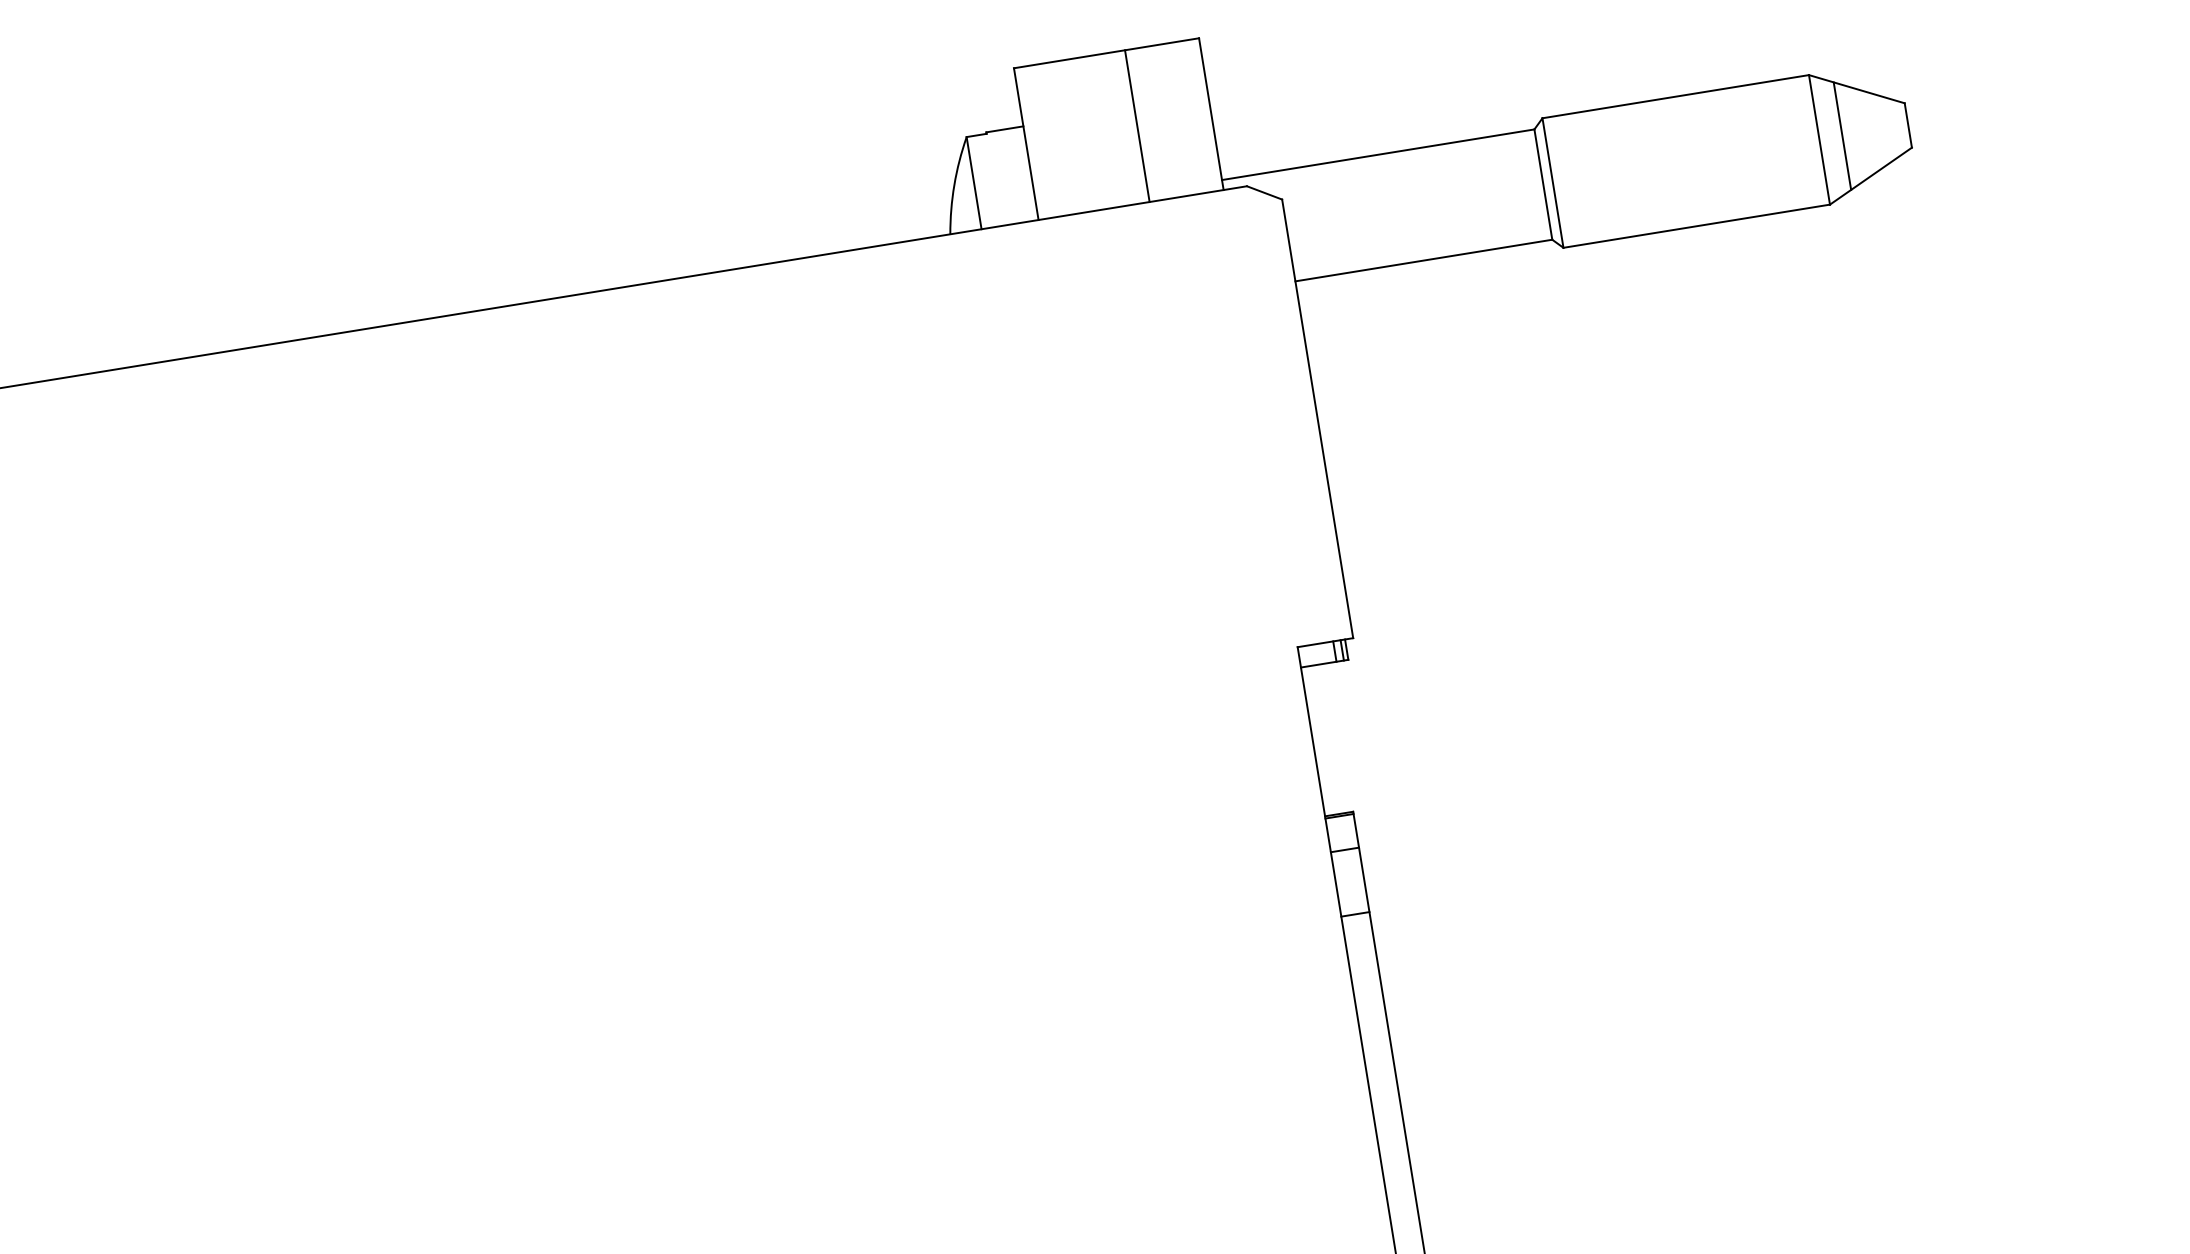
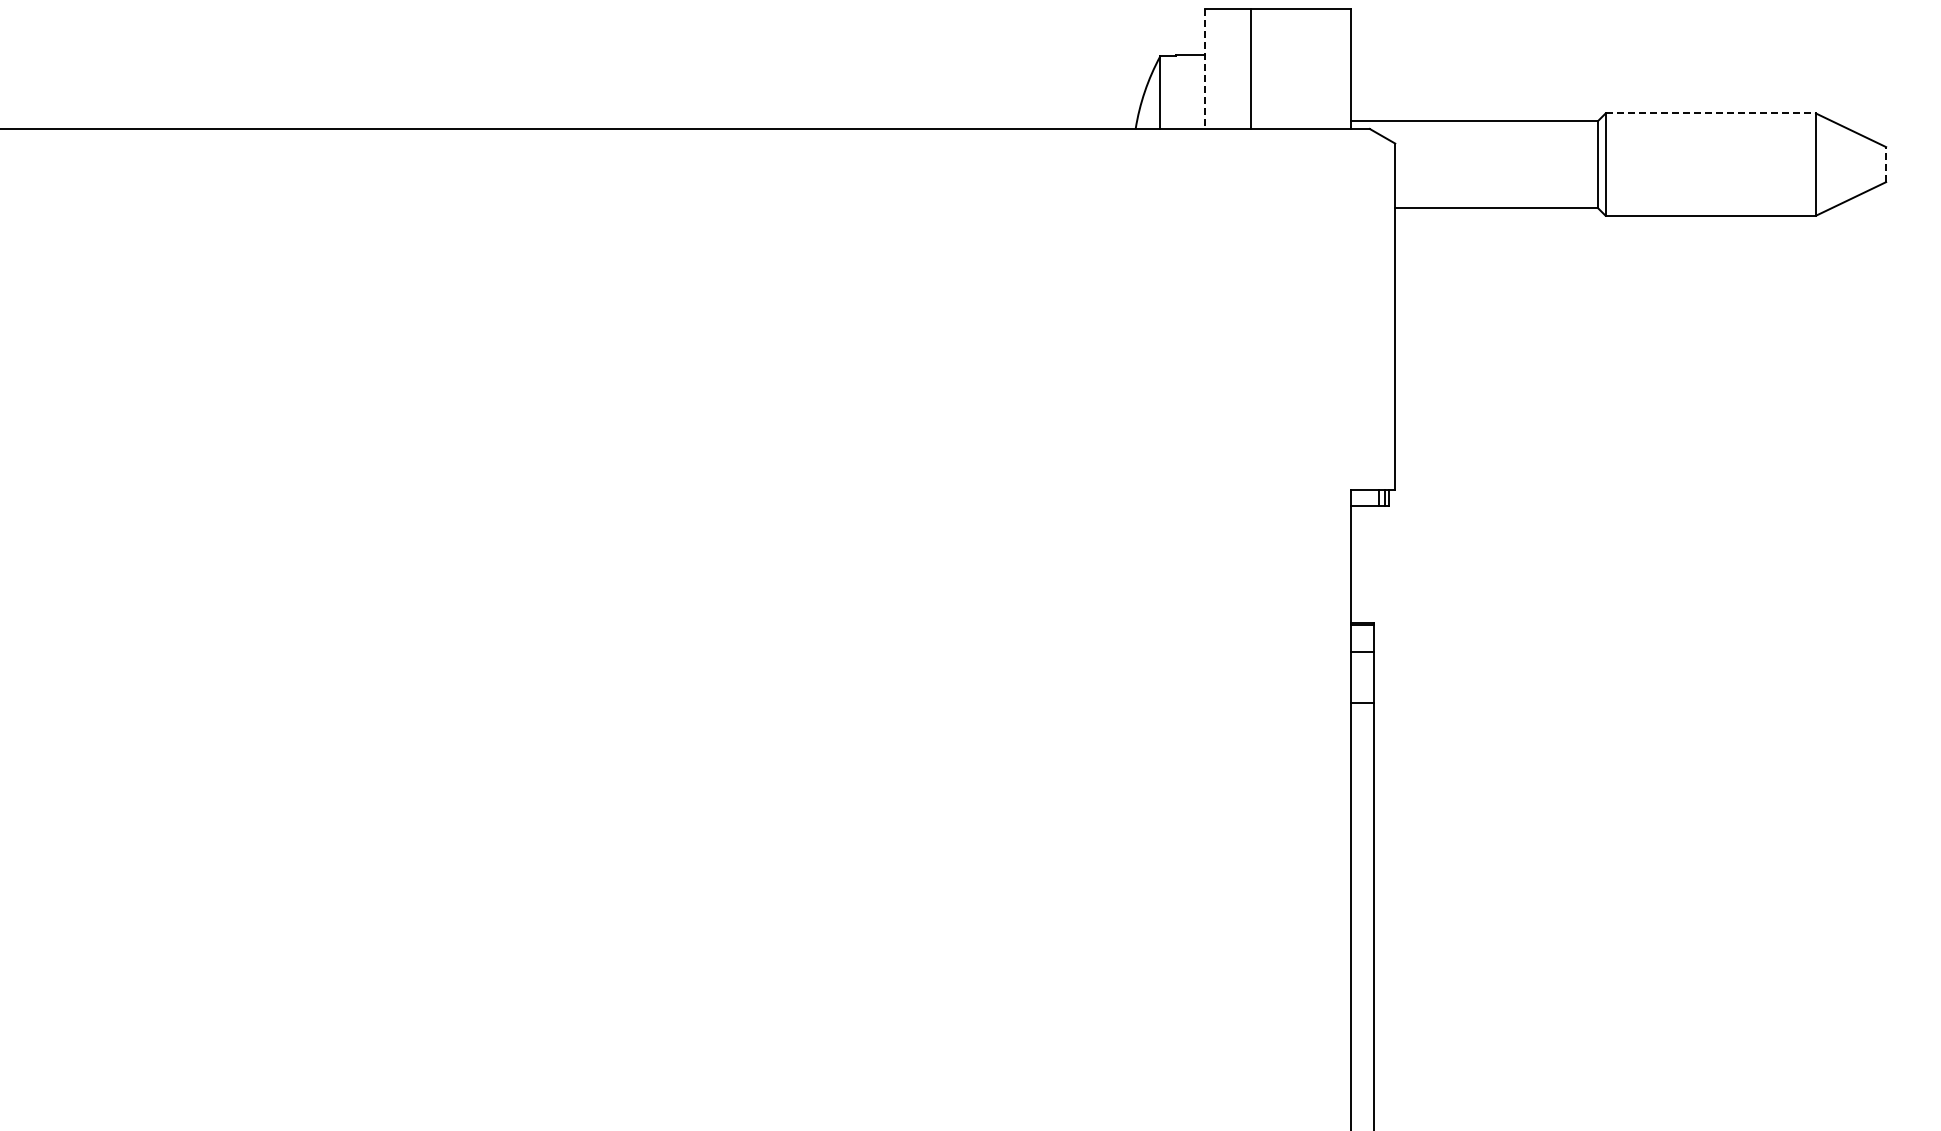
line: (1676, 96) -> (1711, 113), solid -> dashed
line: (1136, 125) -> (1250, 68), moved
line: (1908, 125) -> (1886, 164), solid -> dashed
line: (1842, 135) -> (1834, 164), removed
line: (1026, 144) -> (1205, 69), solid -> dashed

